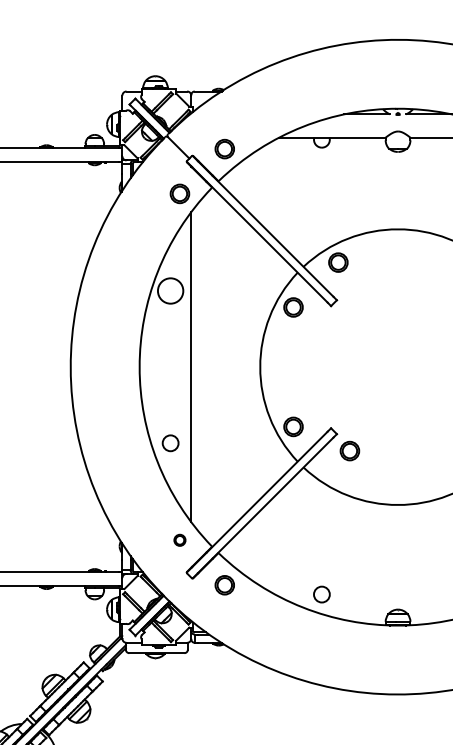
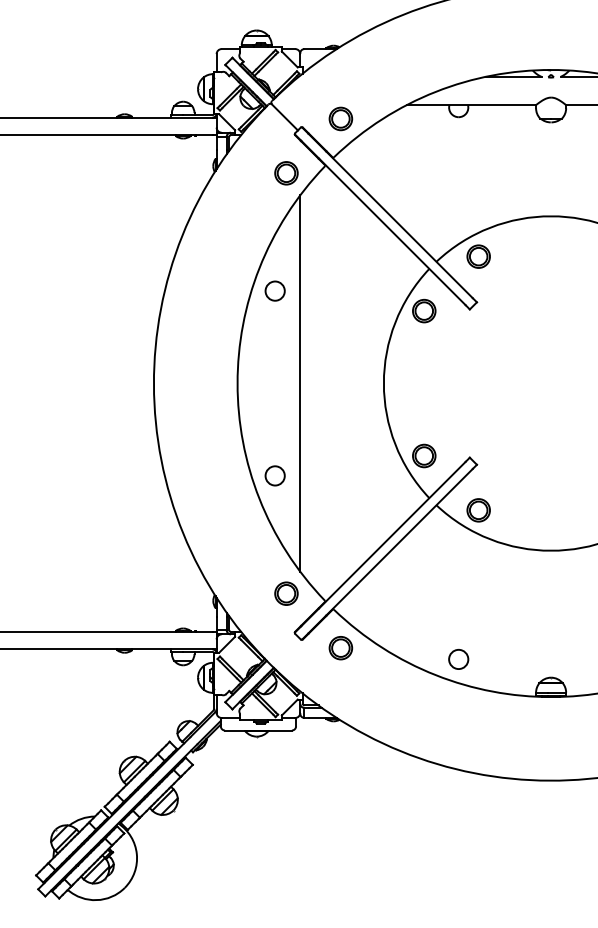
circle: (170, 290) -> (274, 290), size x0.62
part: (349, 451) -> (478, 510), moved
part: (179, 540) -> (286, 593), size x1.67

